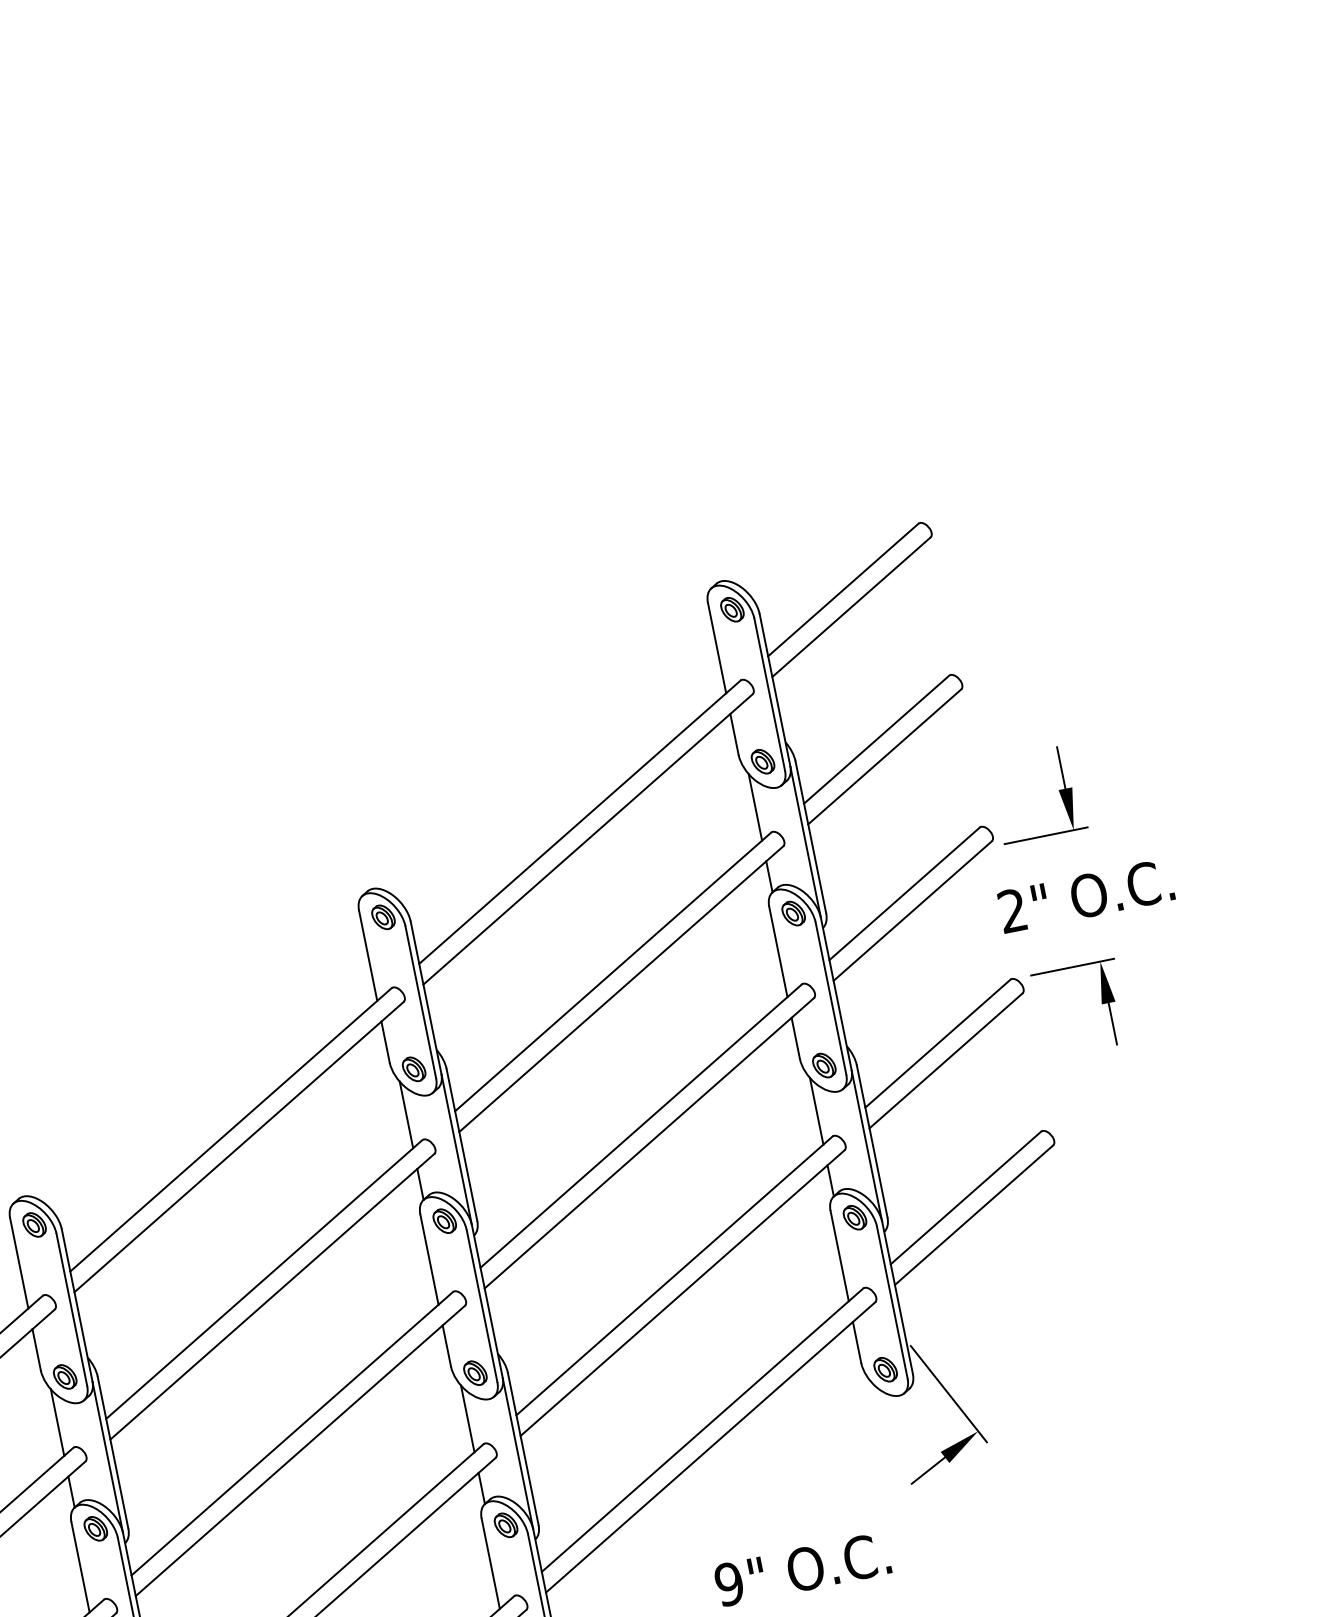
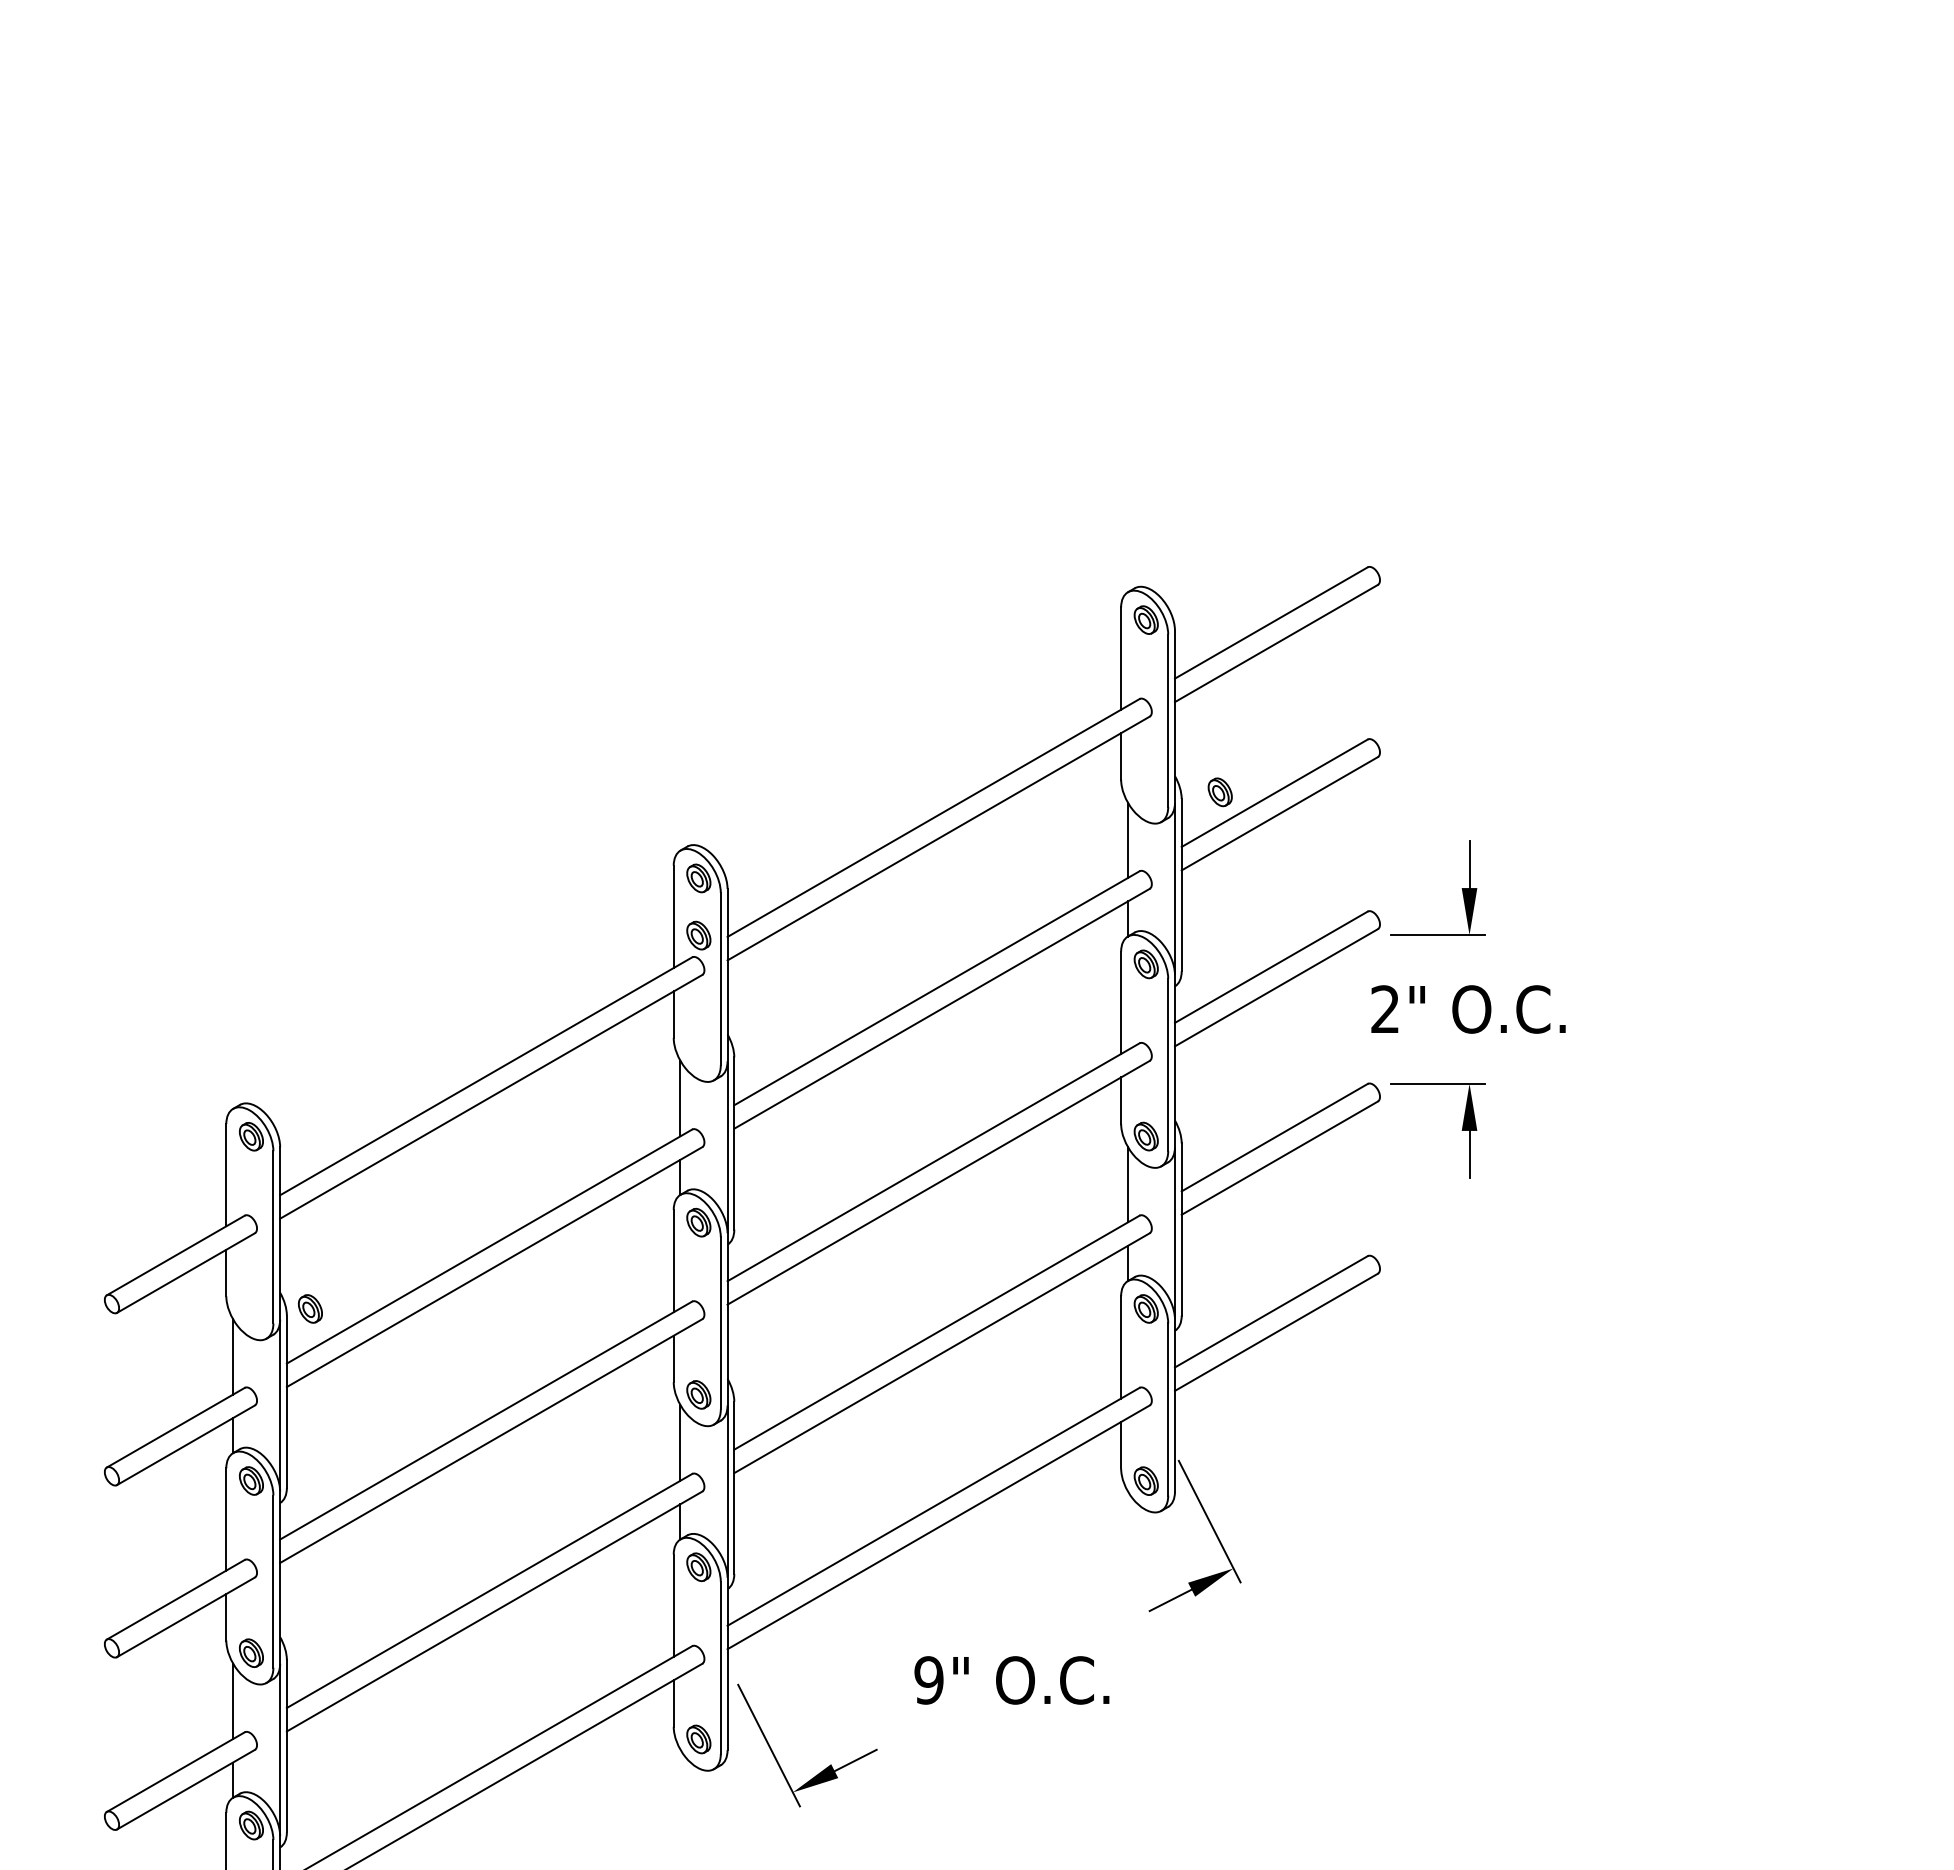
part: (762, 762) -> (1219, 792), moved
part: (413, 1069) -> (698, 935), moved
part: (65, 1376) -> (310, 1308), moved

